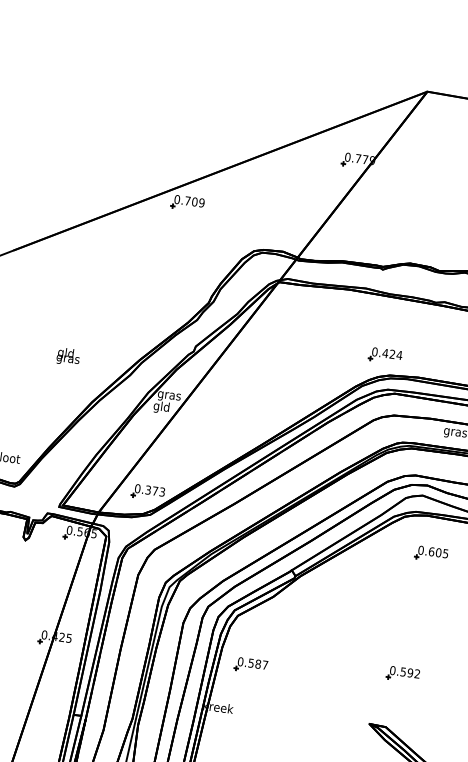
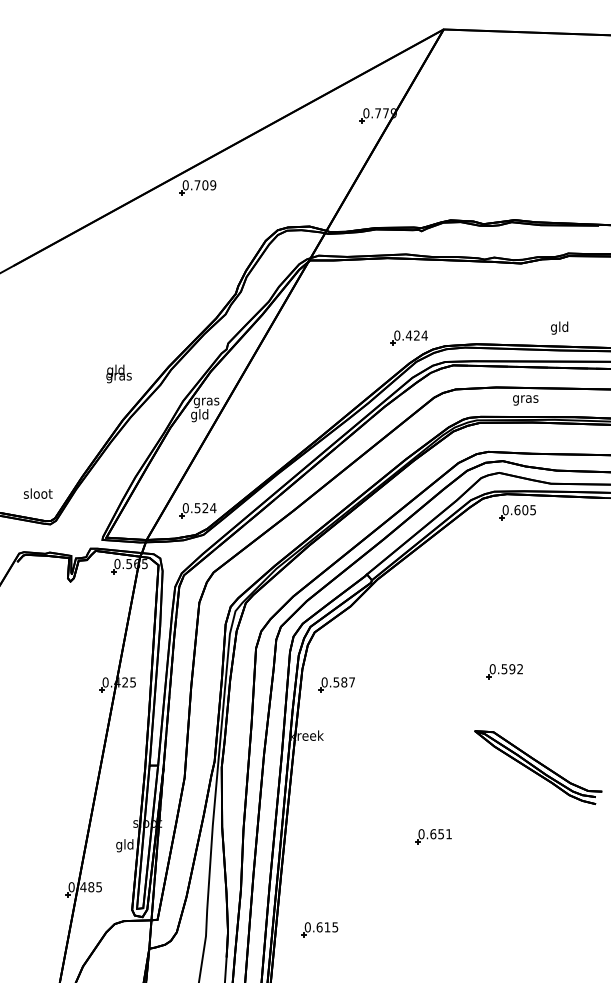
part: (384, 355) -> (408, 337), moved
text: (67, 356) -> (118, 373), moved
text: (155, 491) -> (205, 508), 0.373 -> 0.524
part: (431, 553) -> (517, 512), moved

